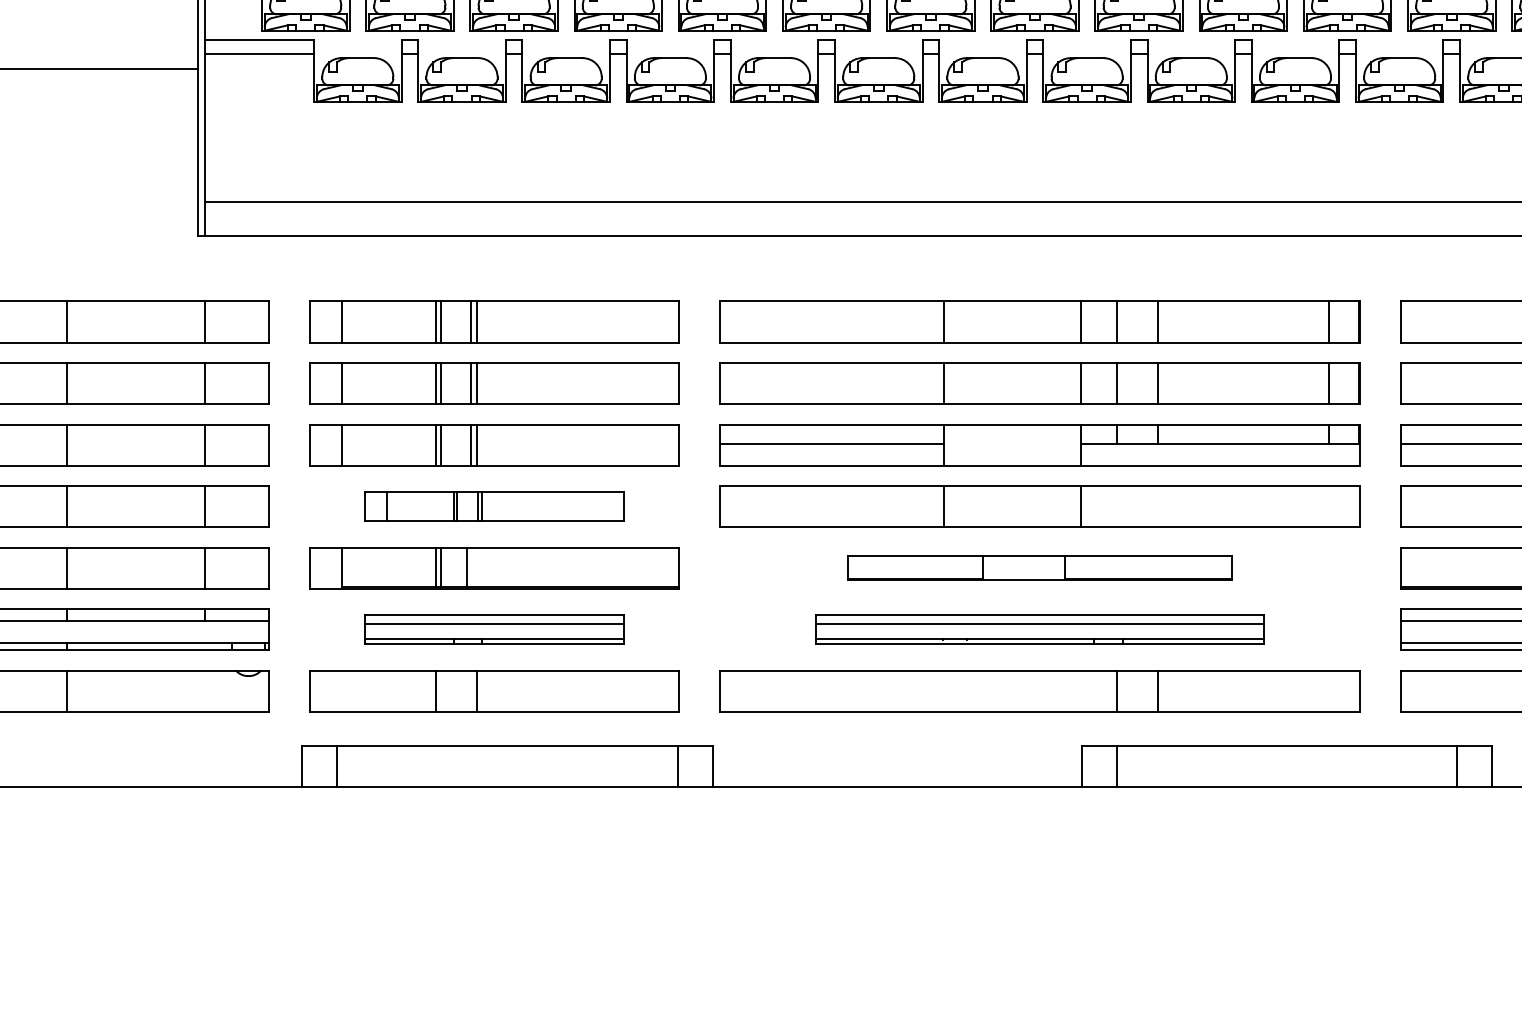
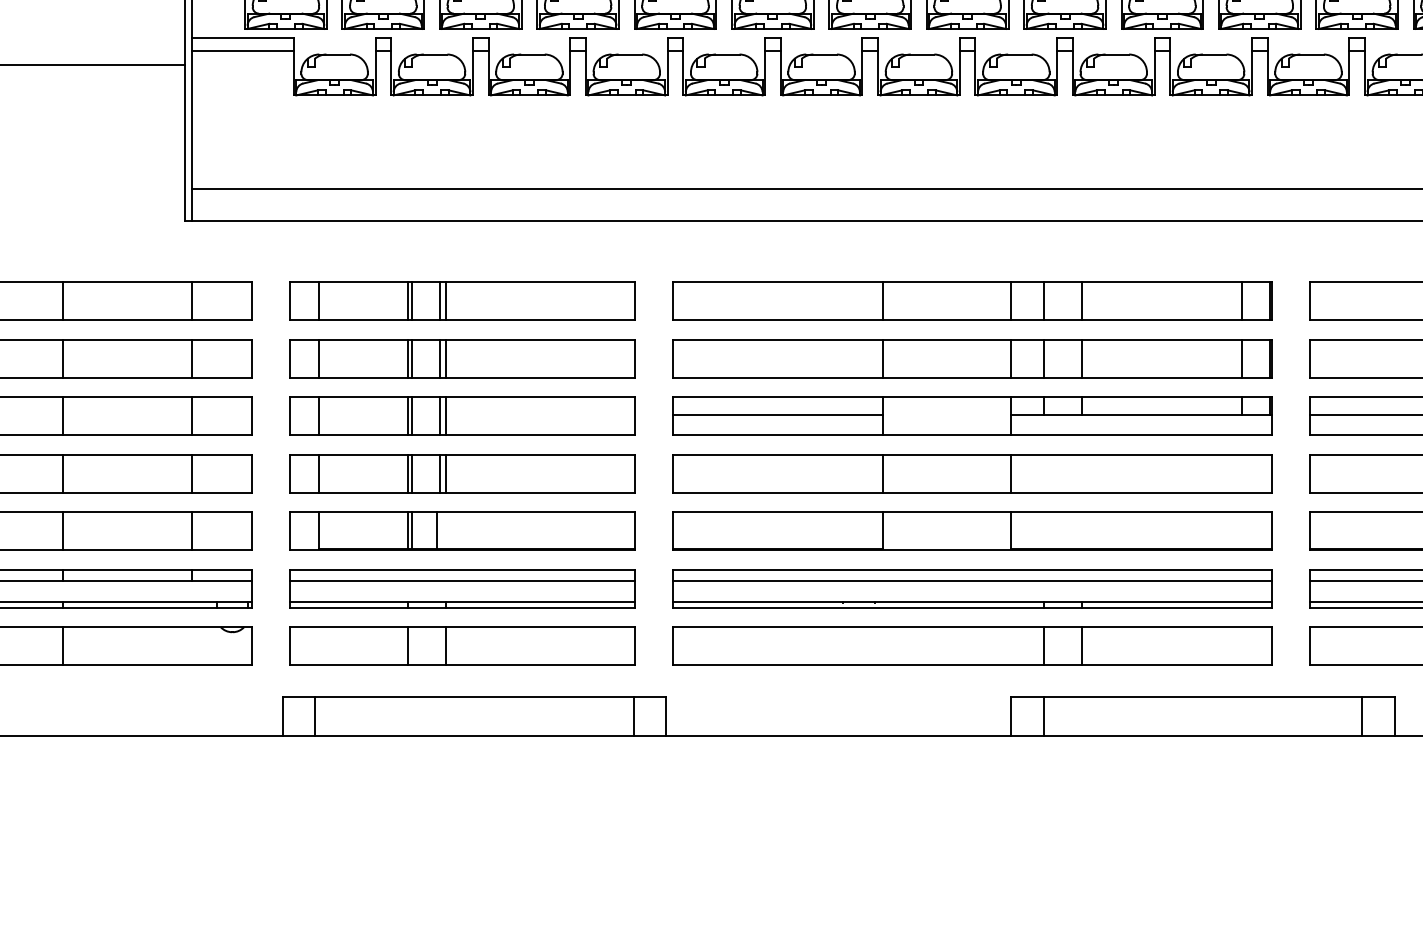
part: (494, 506) -> (462, 473), size x1.43
part: (1040, 567) -> (972, 530), size x1.67
part: (494, 629) -> (462, 588), size x1.43
part: (1040, 629) -> (972, 588), size x1.43

